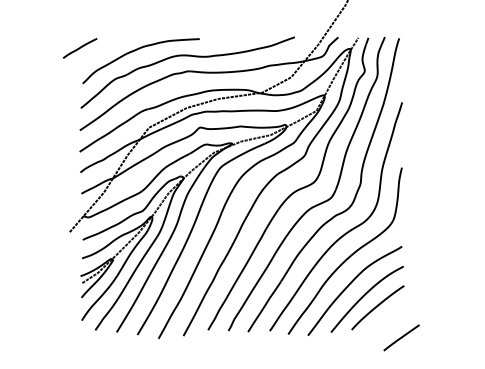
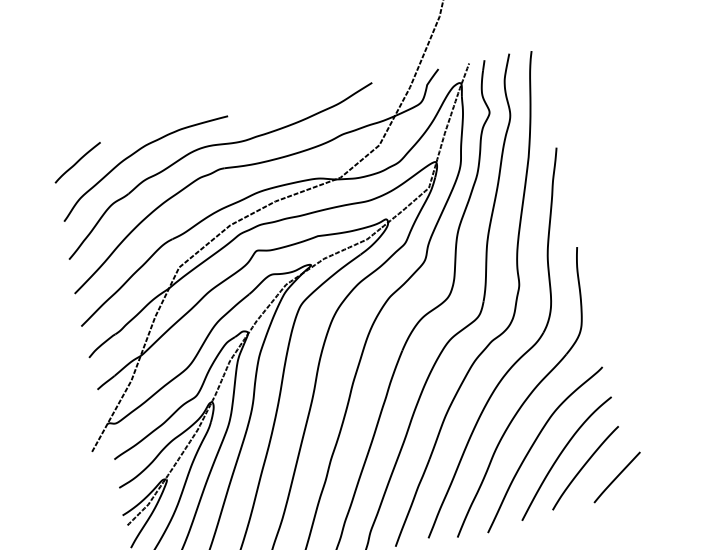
line: (79, 48) -> (76, 163), moved
line: (401, 337) -> (616, 476), moved

